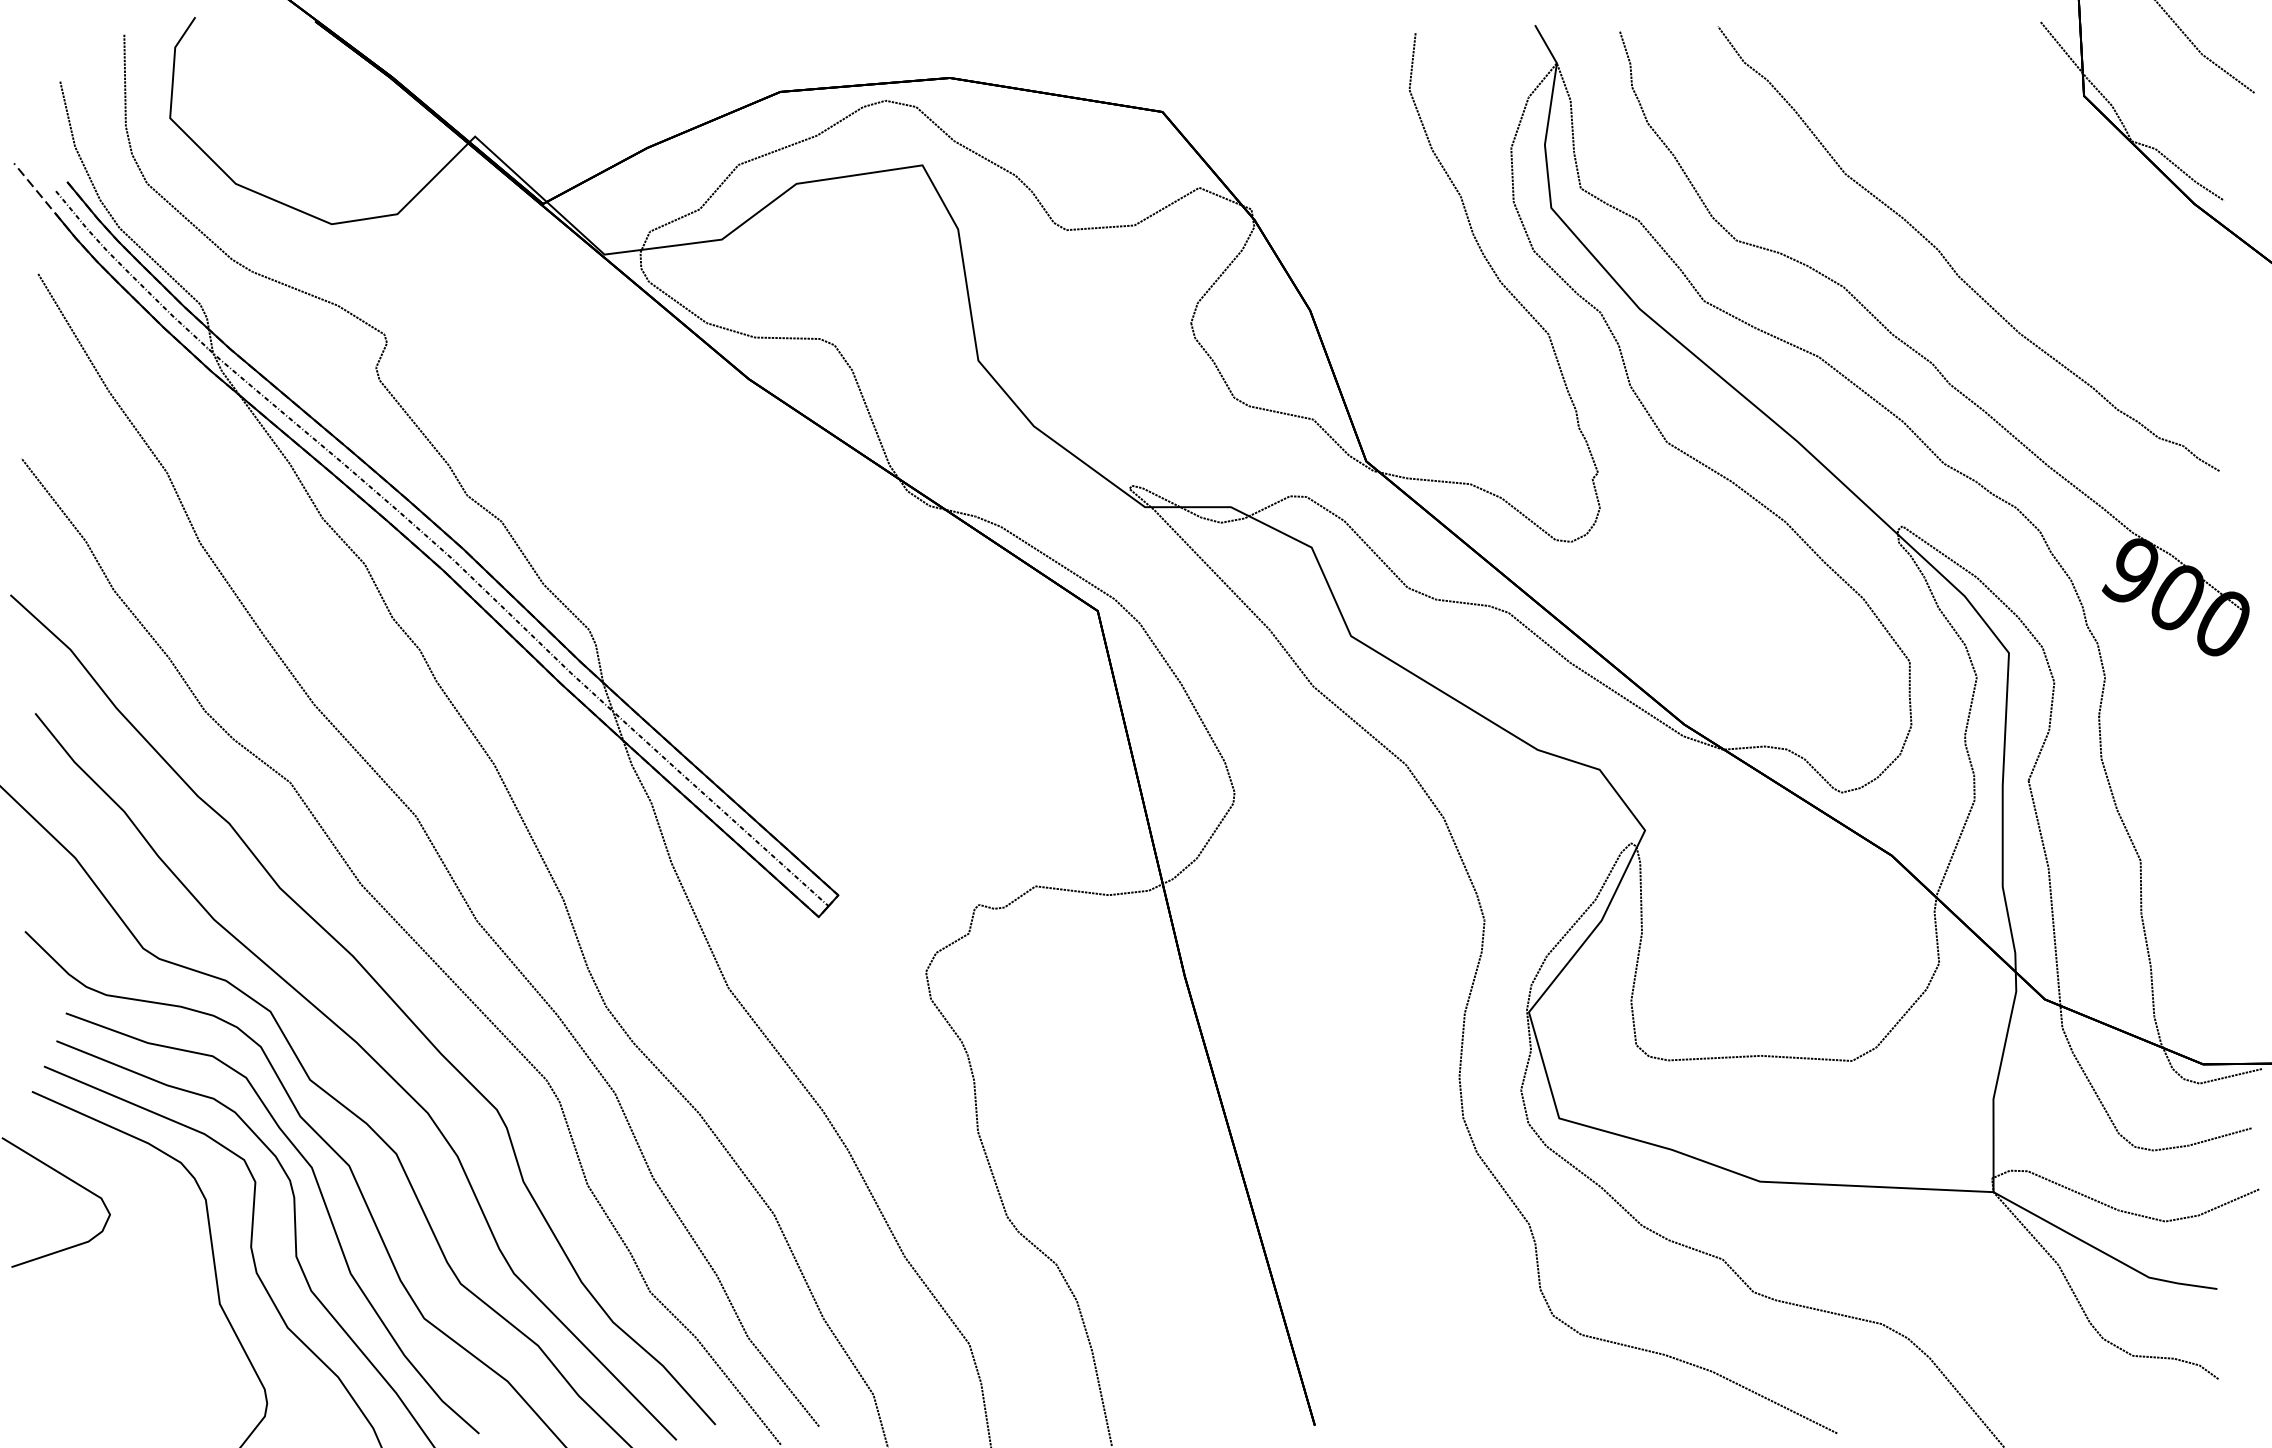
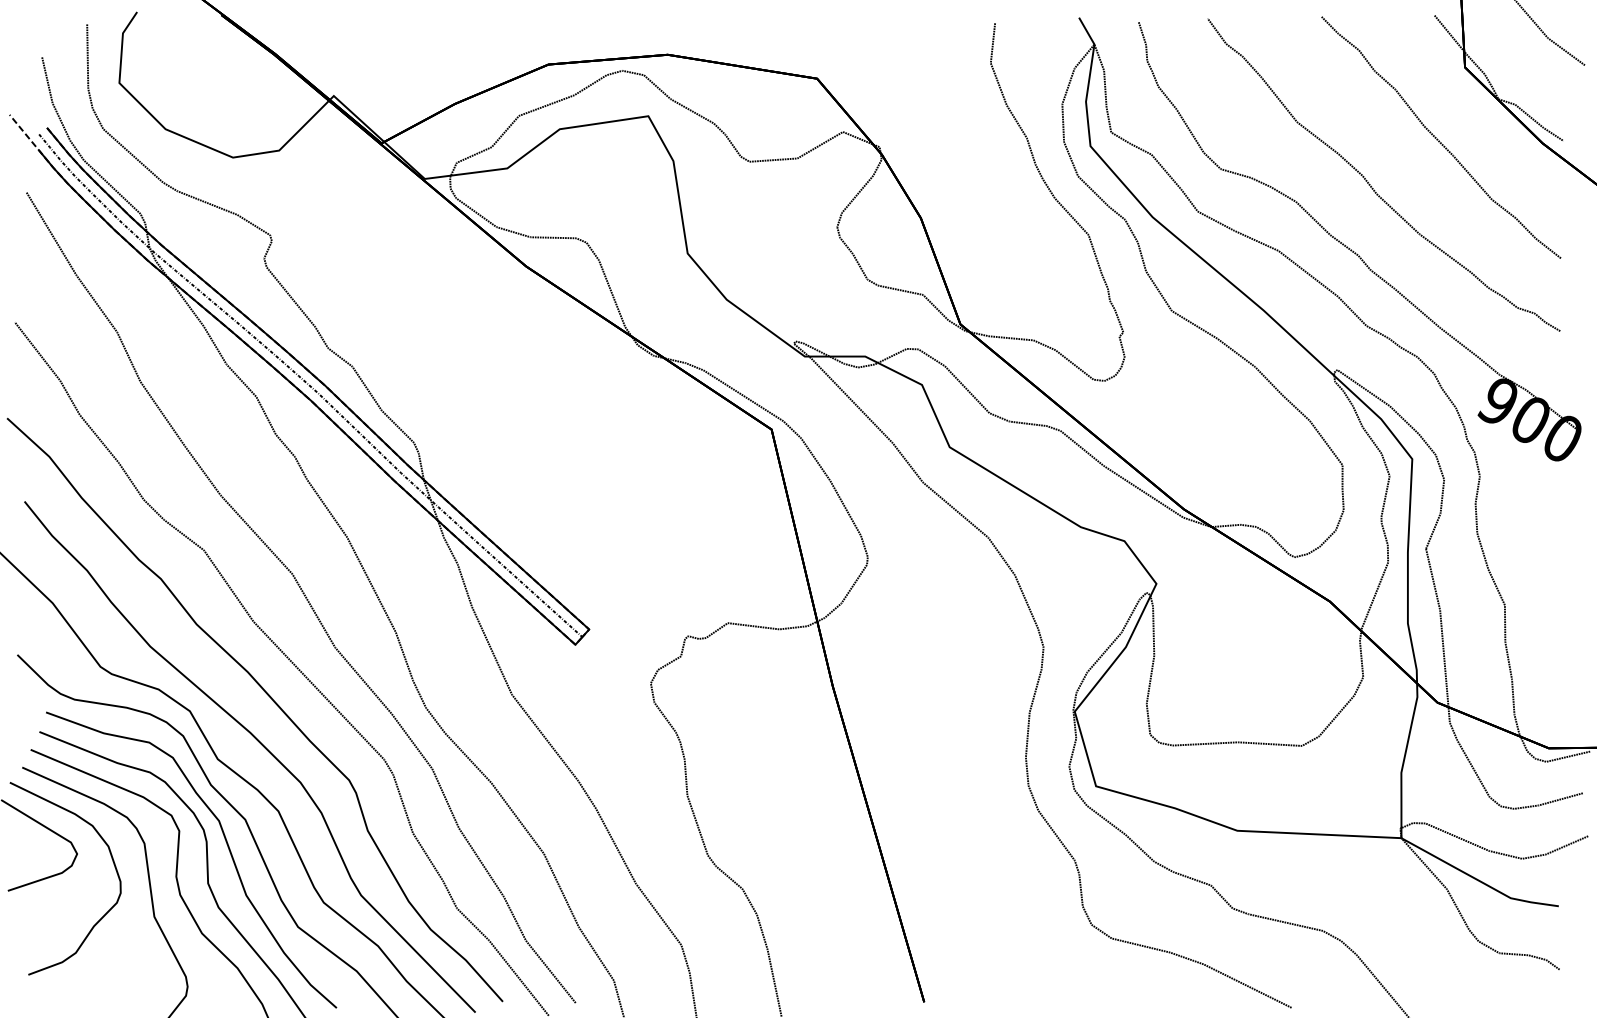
curve: (2045, 198) -> (1437, 139), added
curve: (161, 1227) -> (113, 863), added

